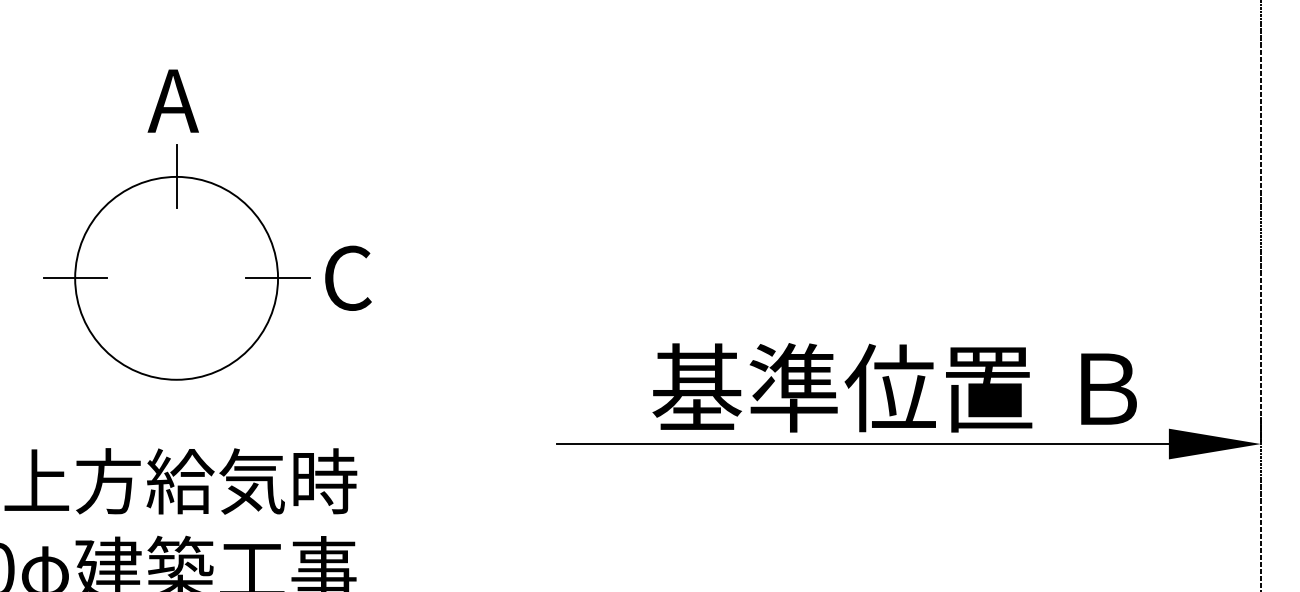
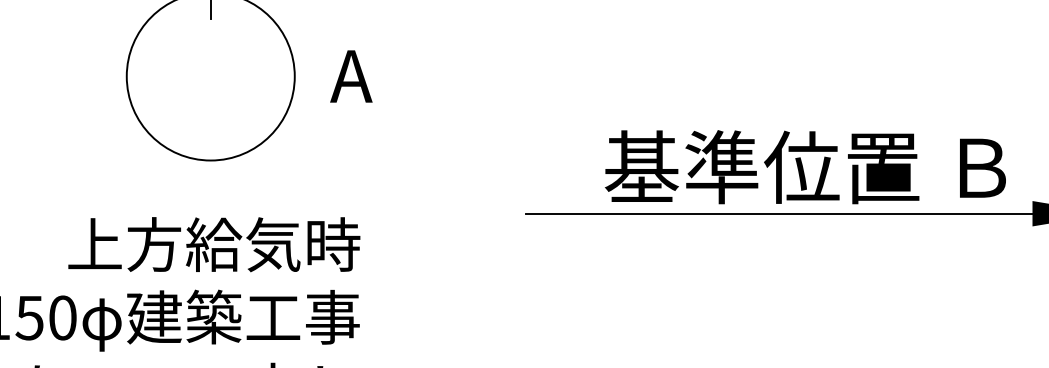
text: (345, 277) -> (350, 75), C -> A
line: (74, 278) -> (126, 76), removed
line: (277, 278) -> (294, 76), removed

